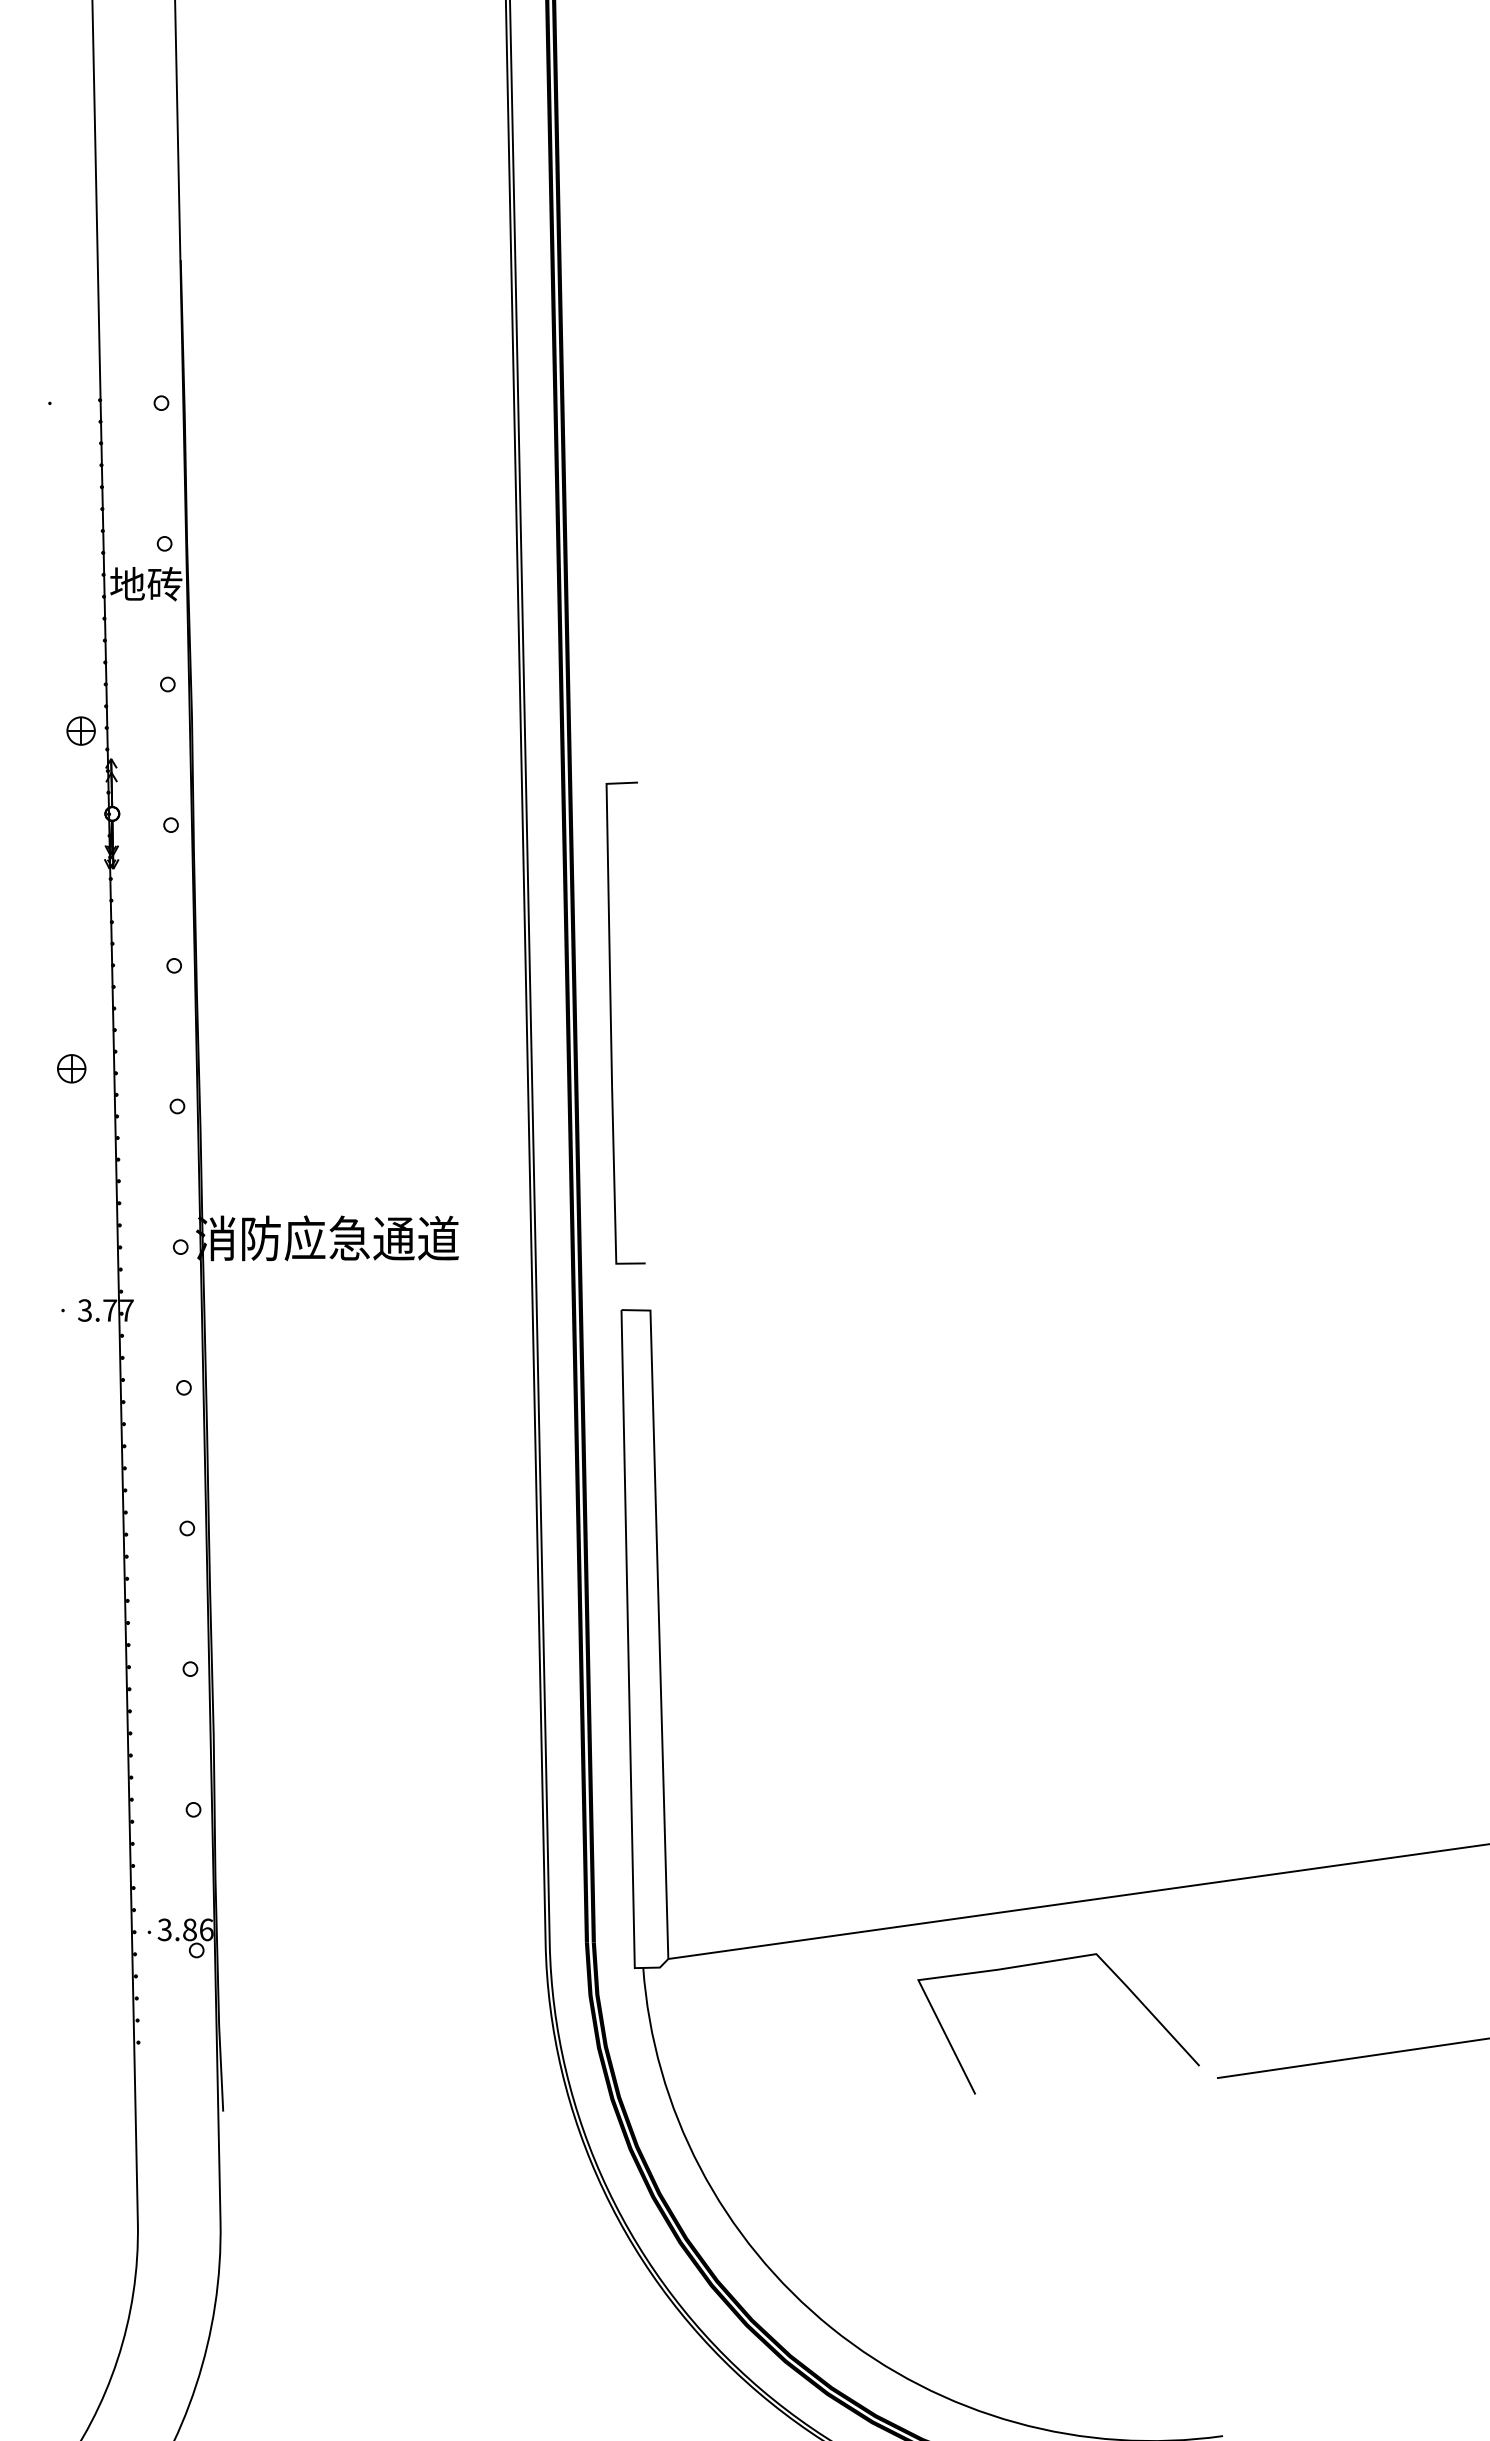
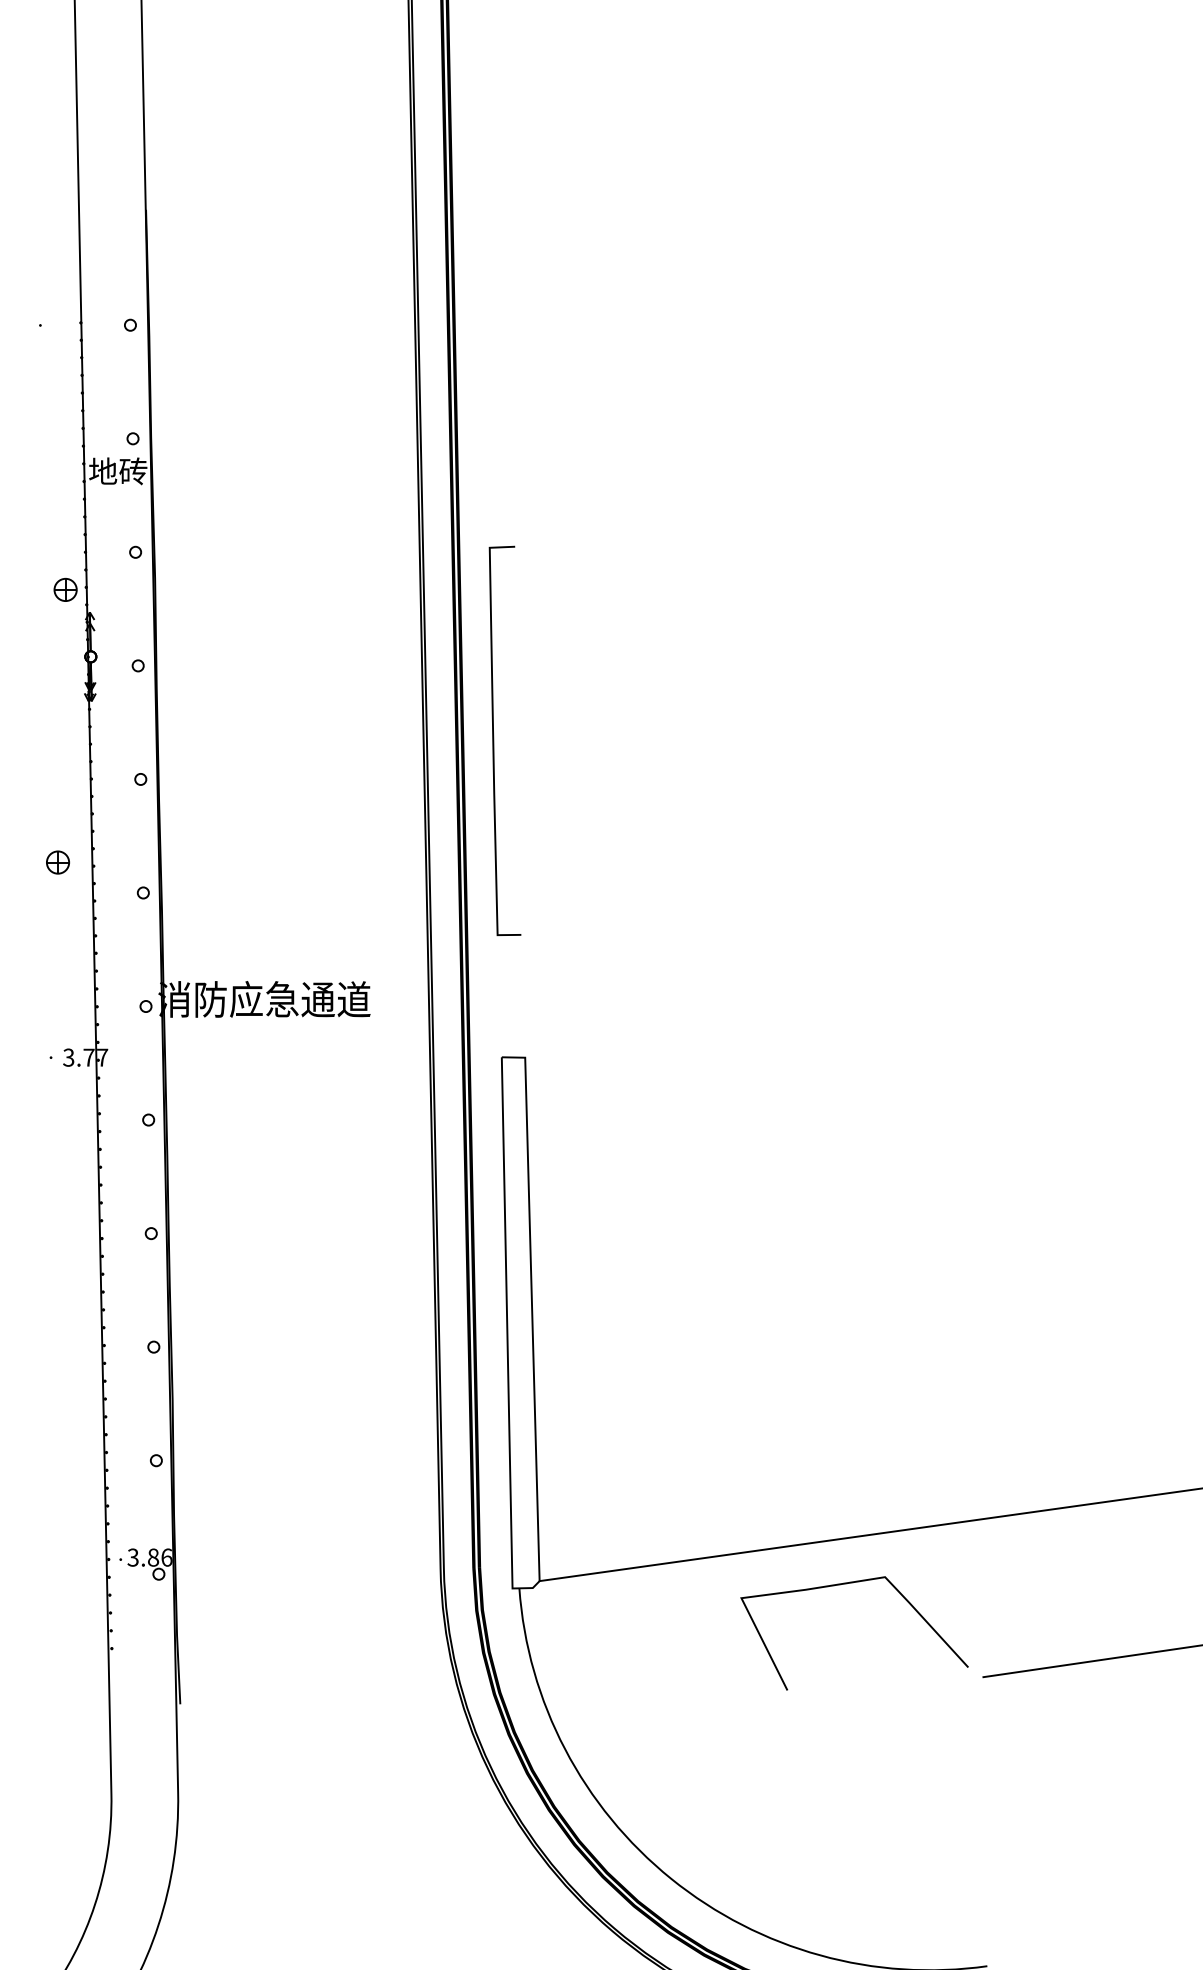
curve: (611, 1022) -> (493, 740), moved

